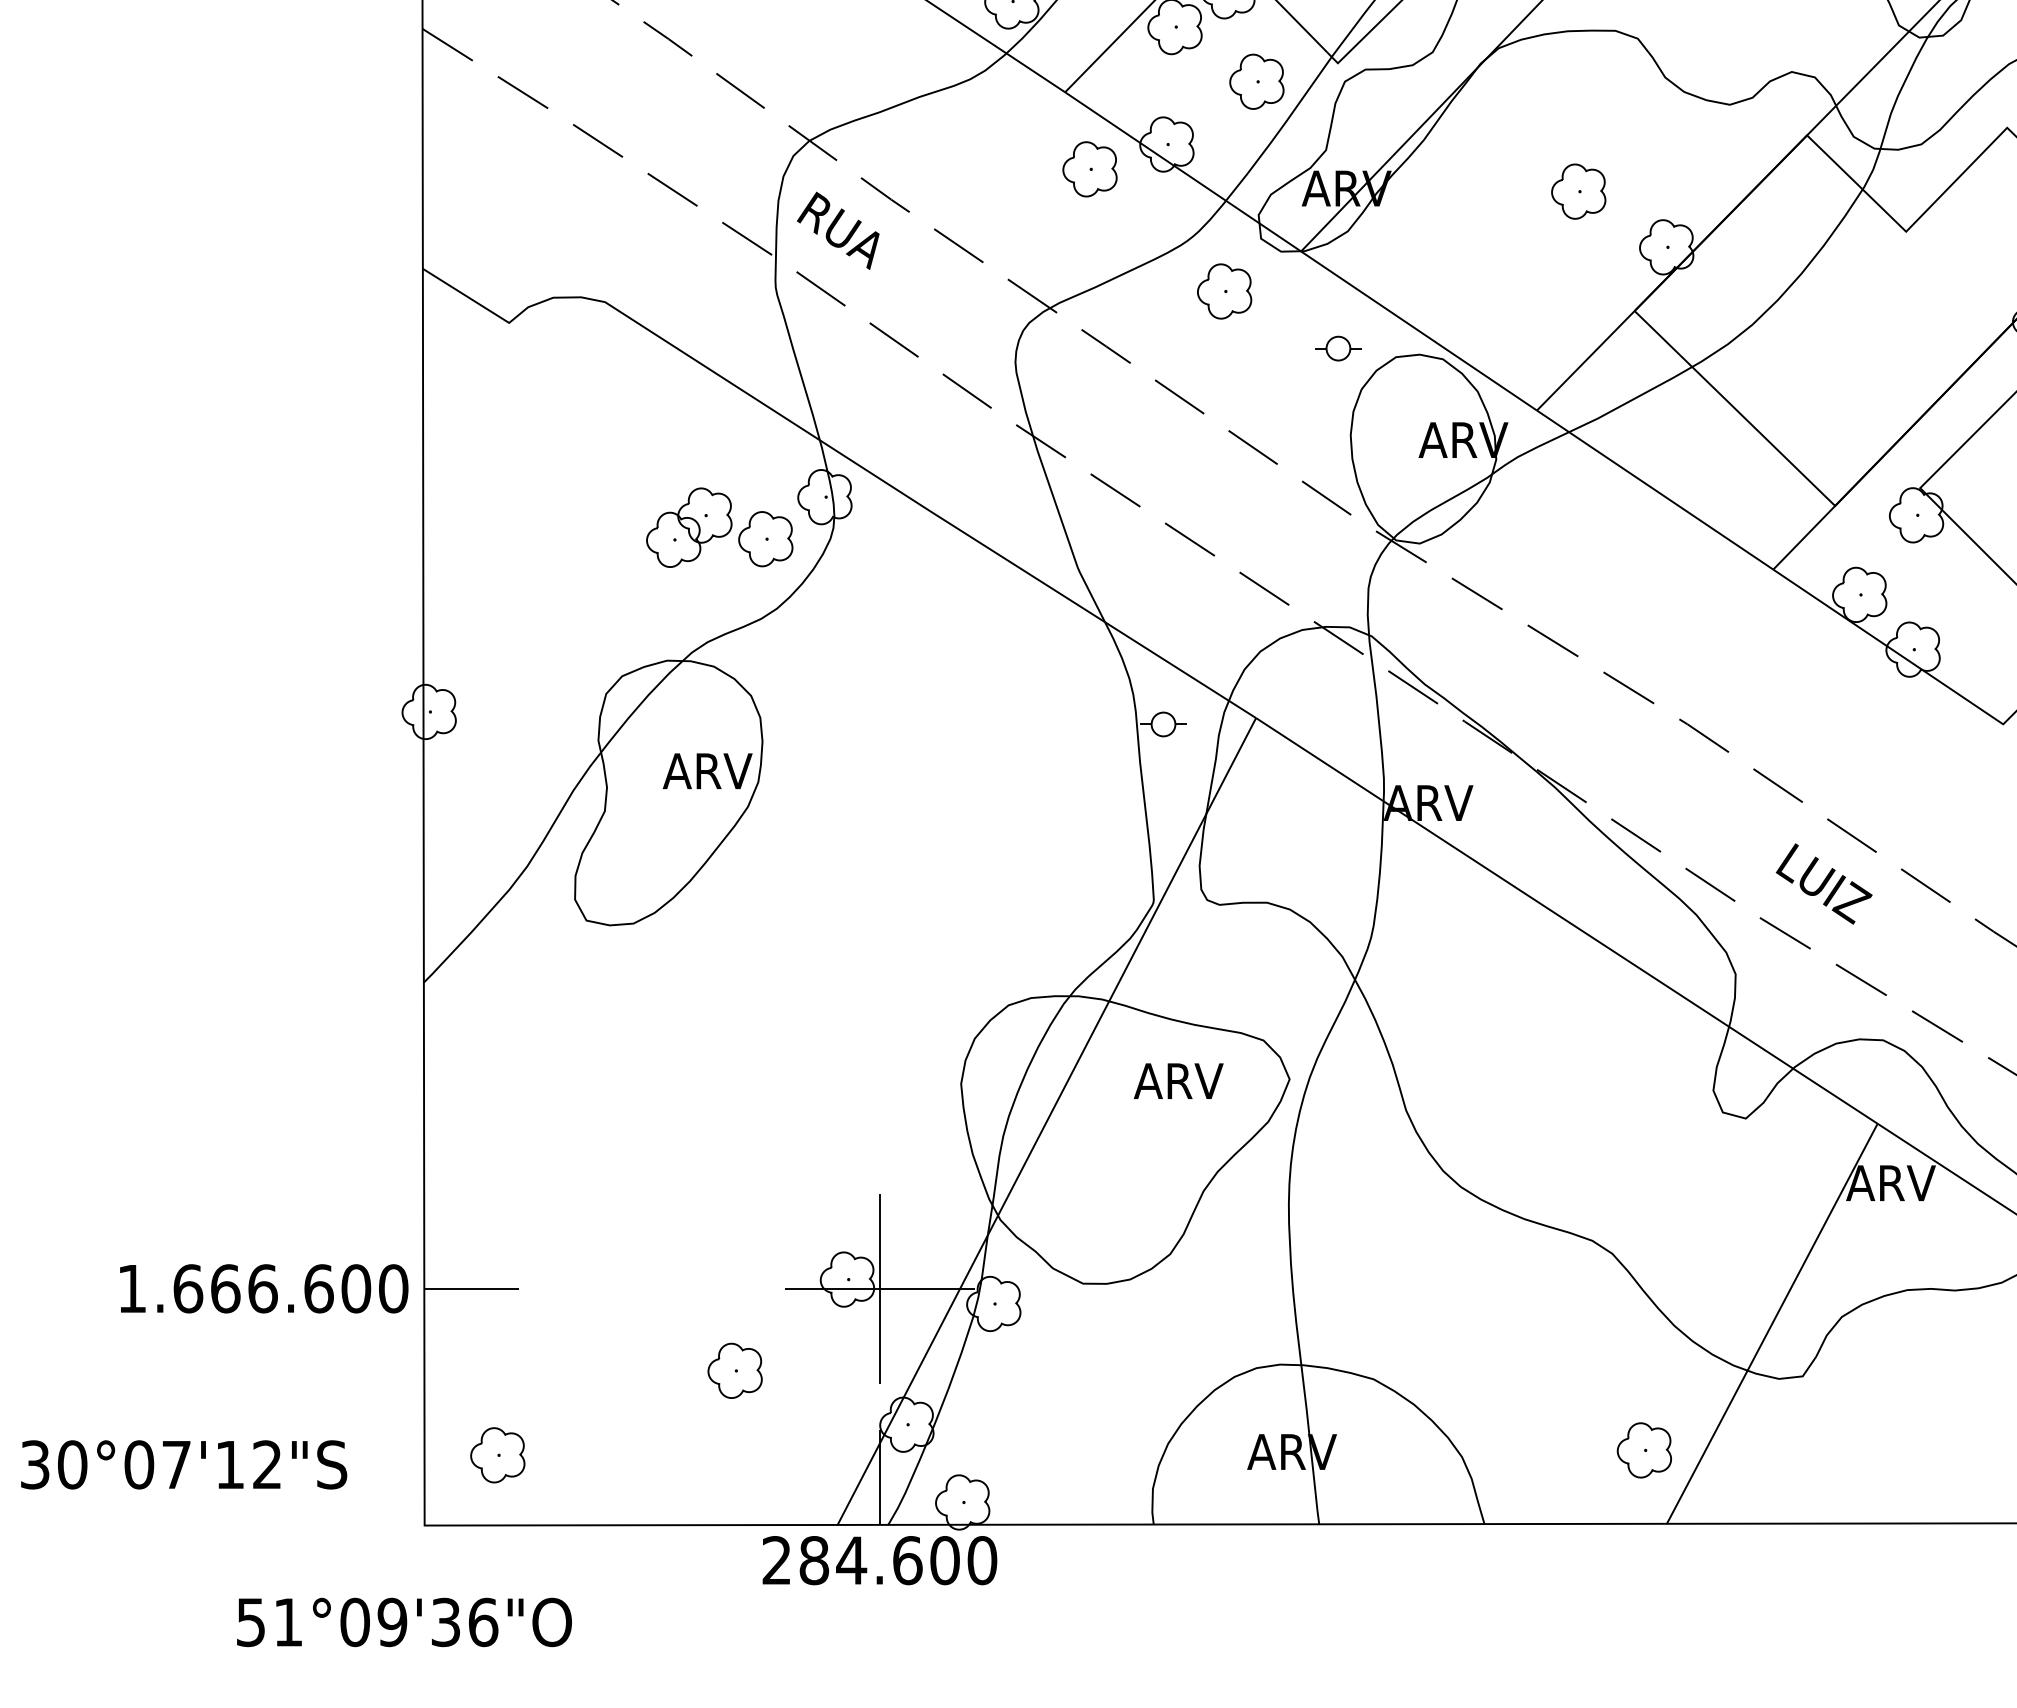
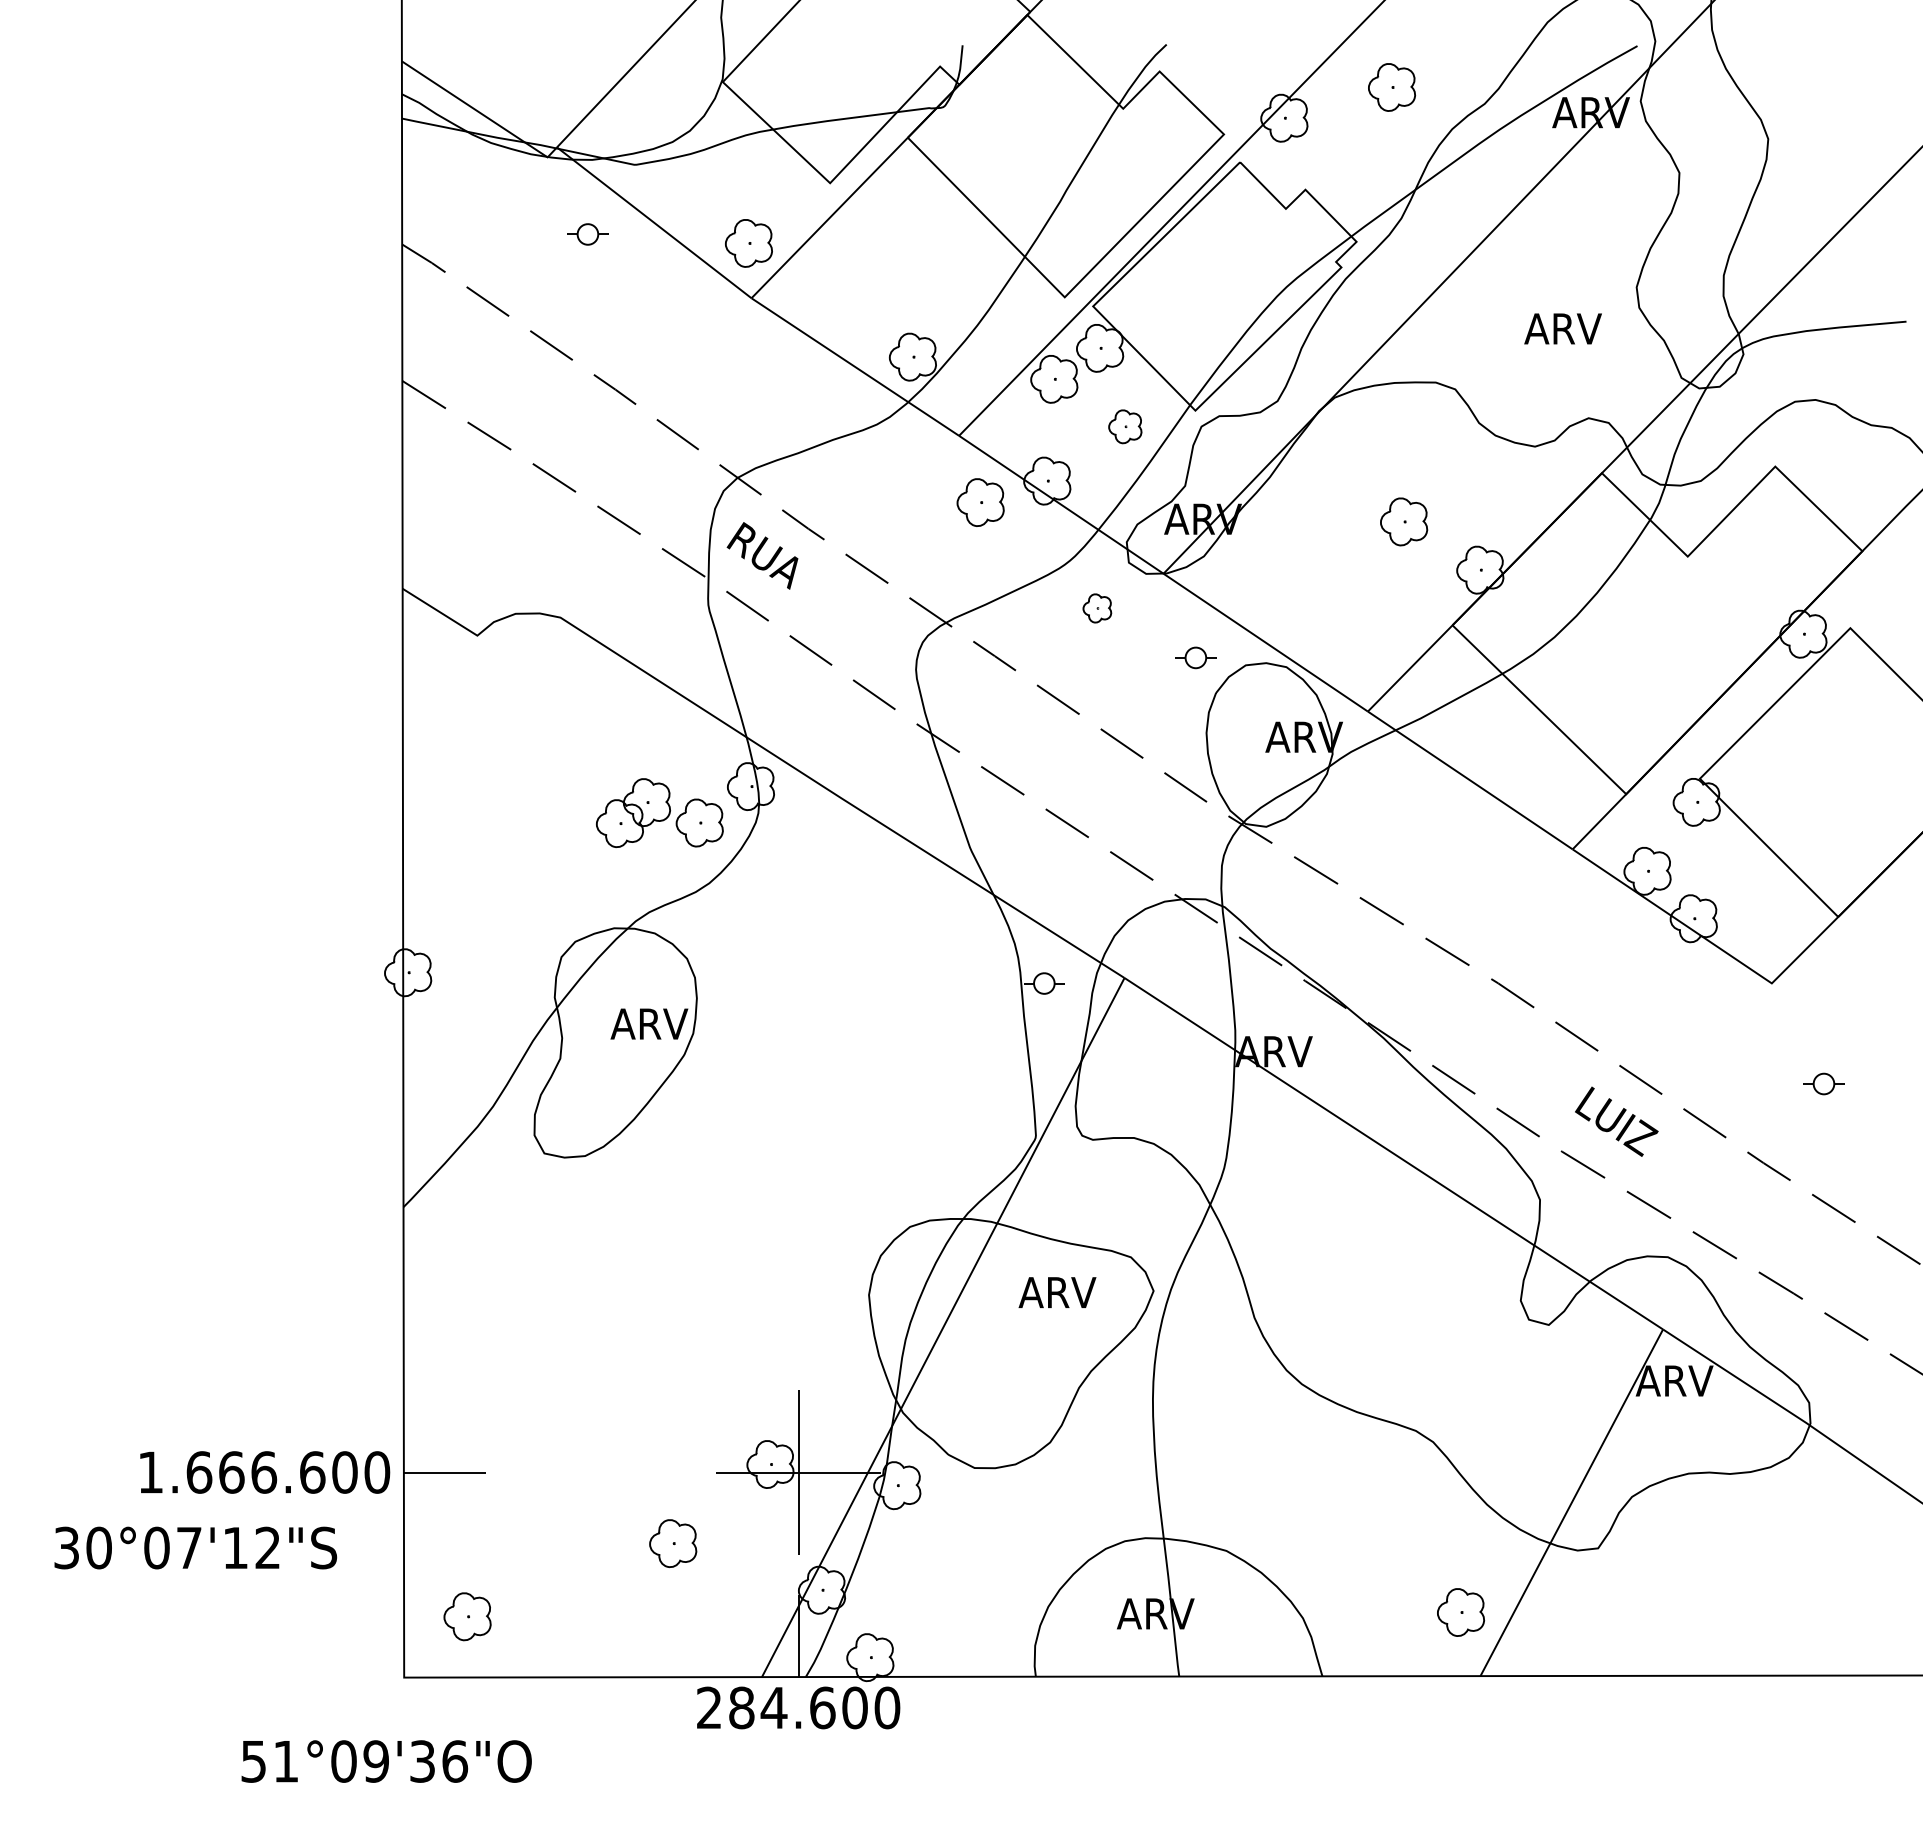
part: (1257, 81) -> (1125, 426), size x0.7
part: (1224, 291) -> (1097, 608), size x0.6
text: (183, 1464) -> (195, 1547), moved

